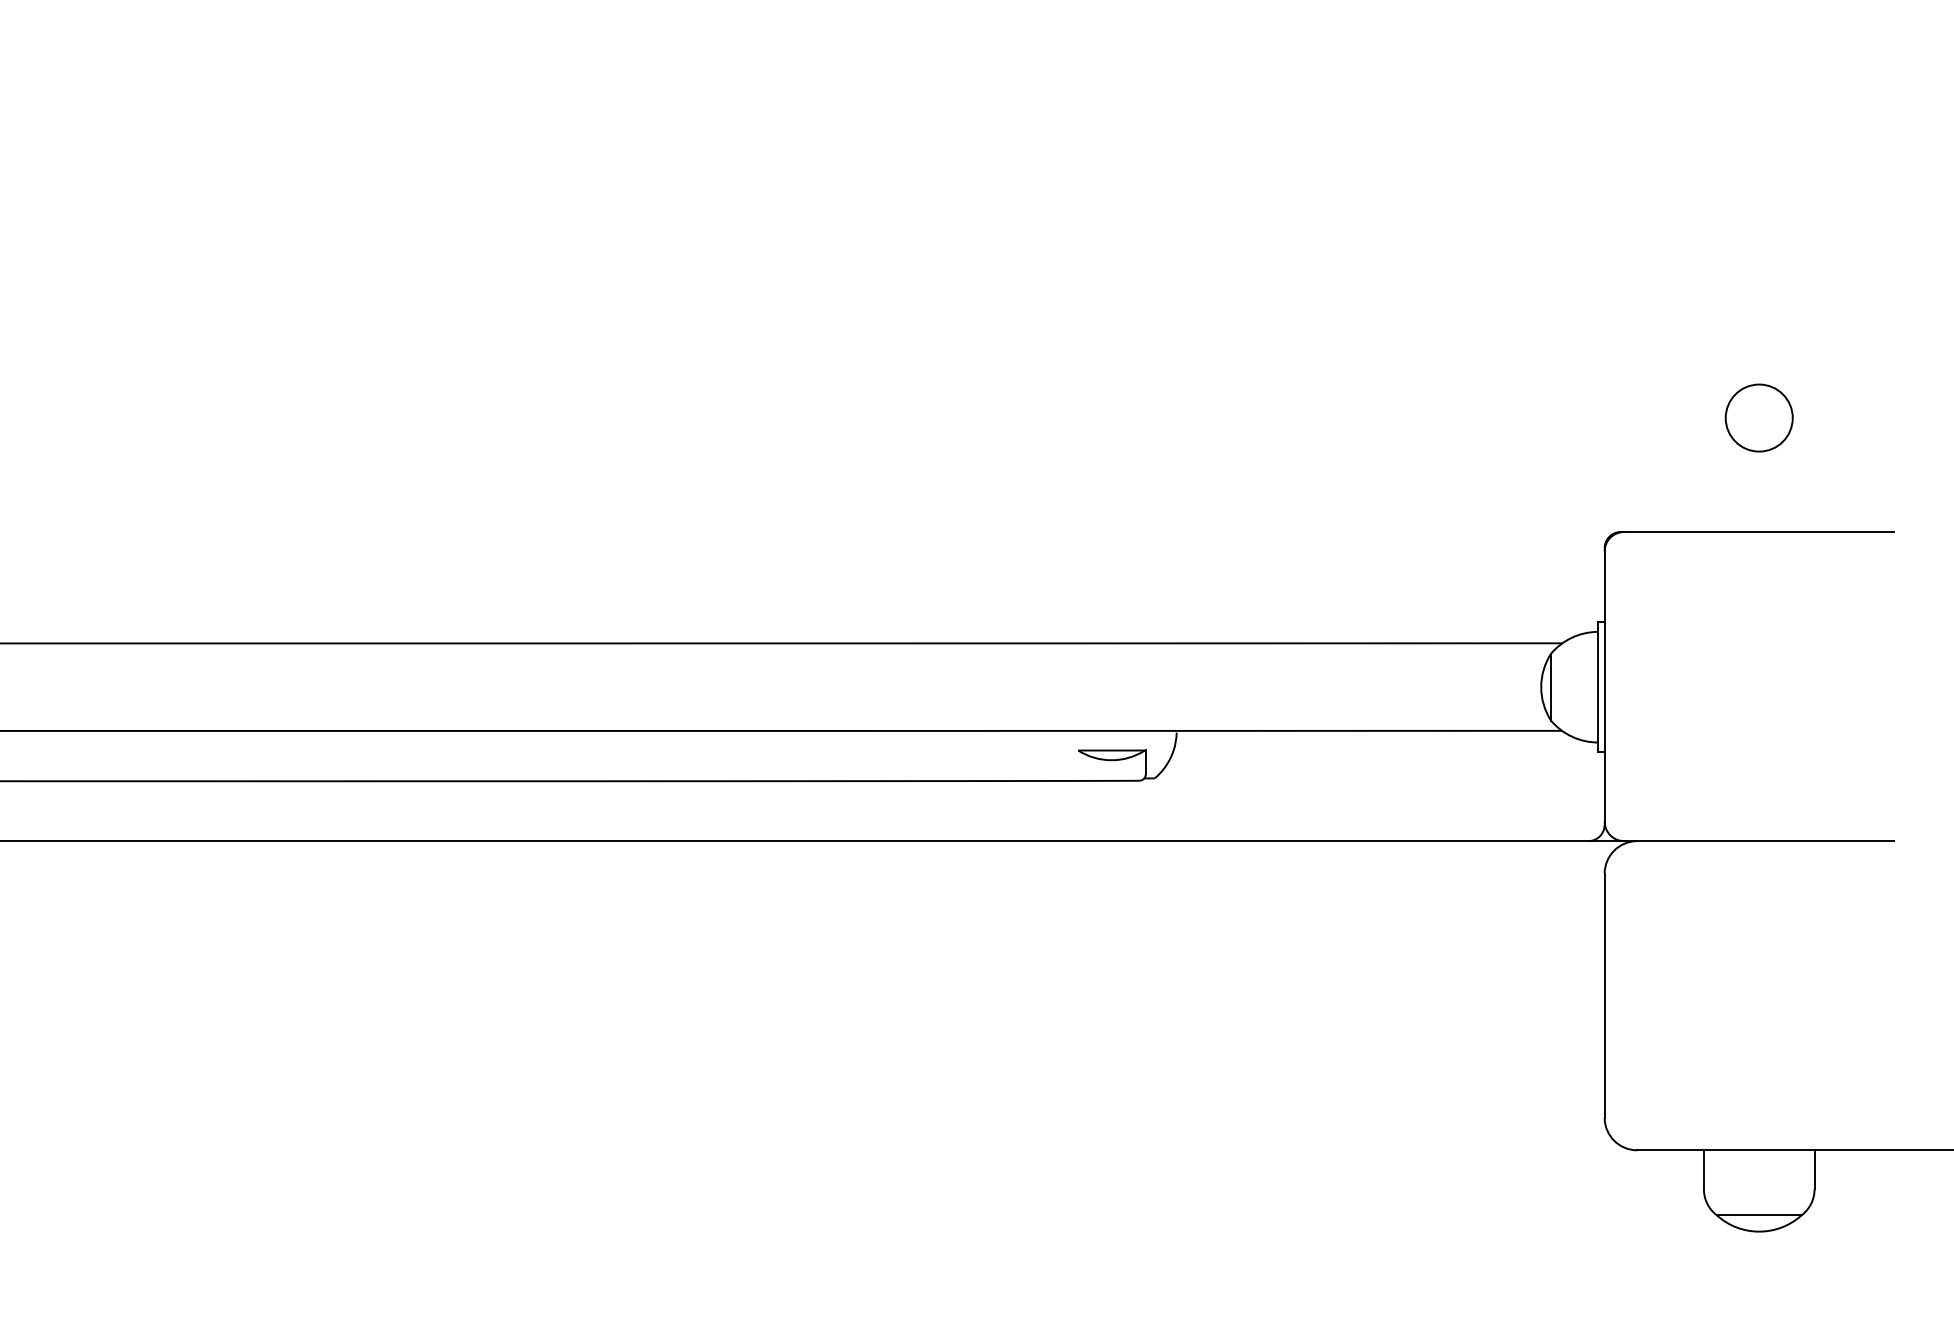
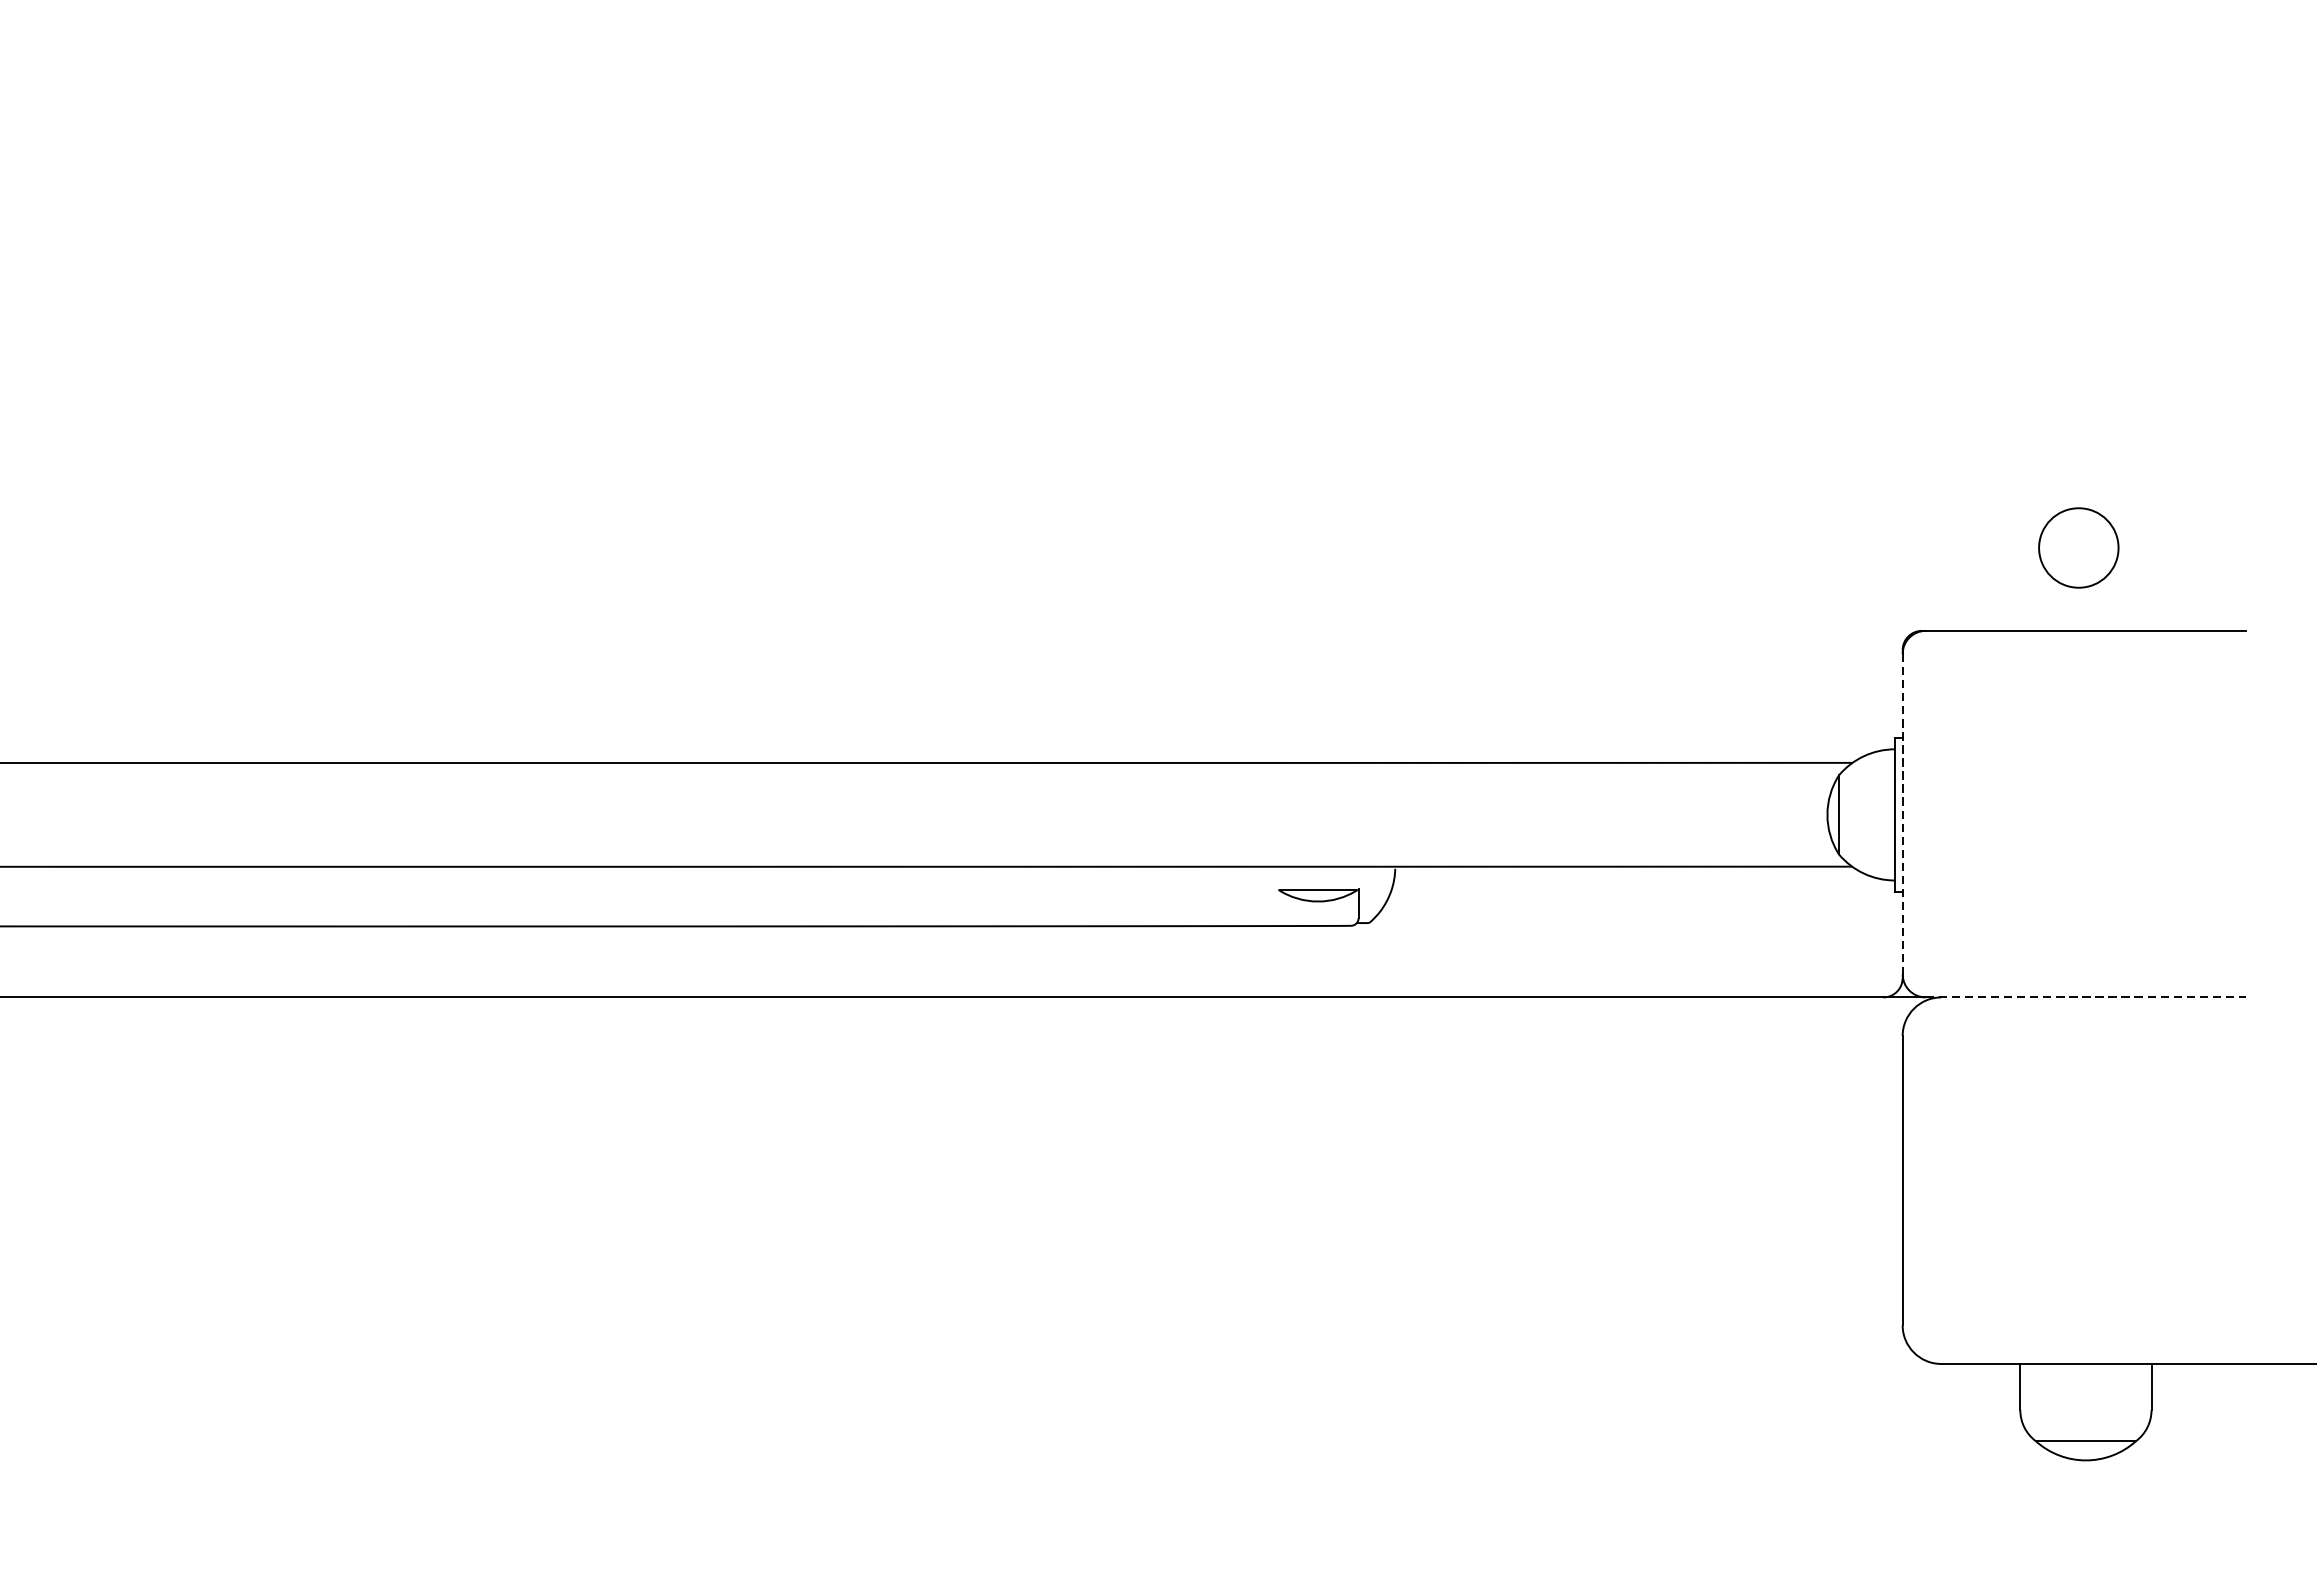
circle: (1758, 417) -> (2077, 547), moved
line: (1604, 687) -> (1902, 815), solid -> dashed
line: (1759, 841) -> (2086, 997), solid -> dashed

